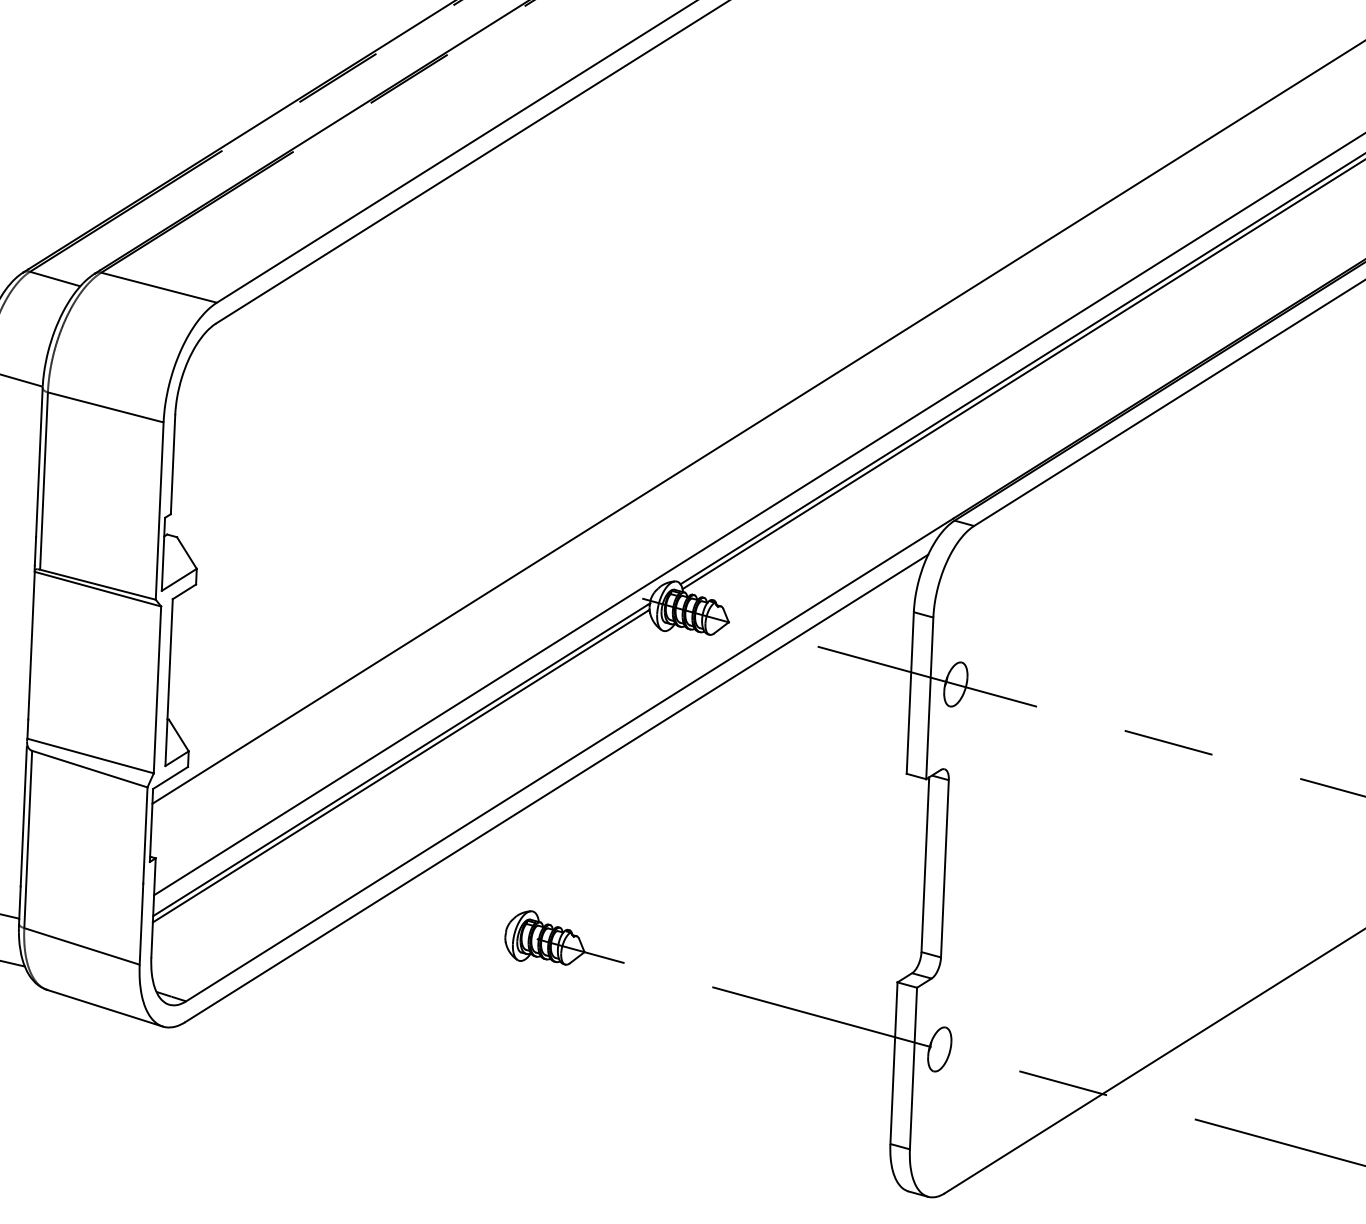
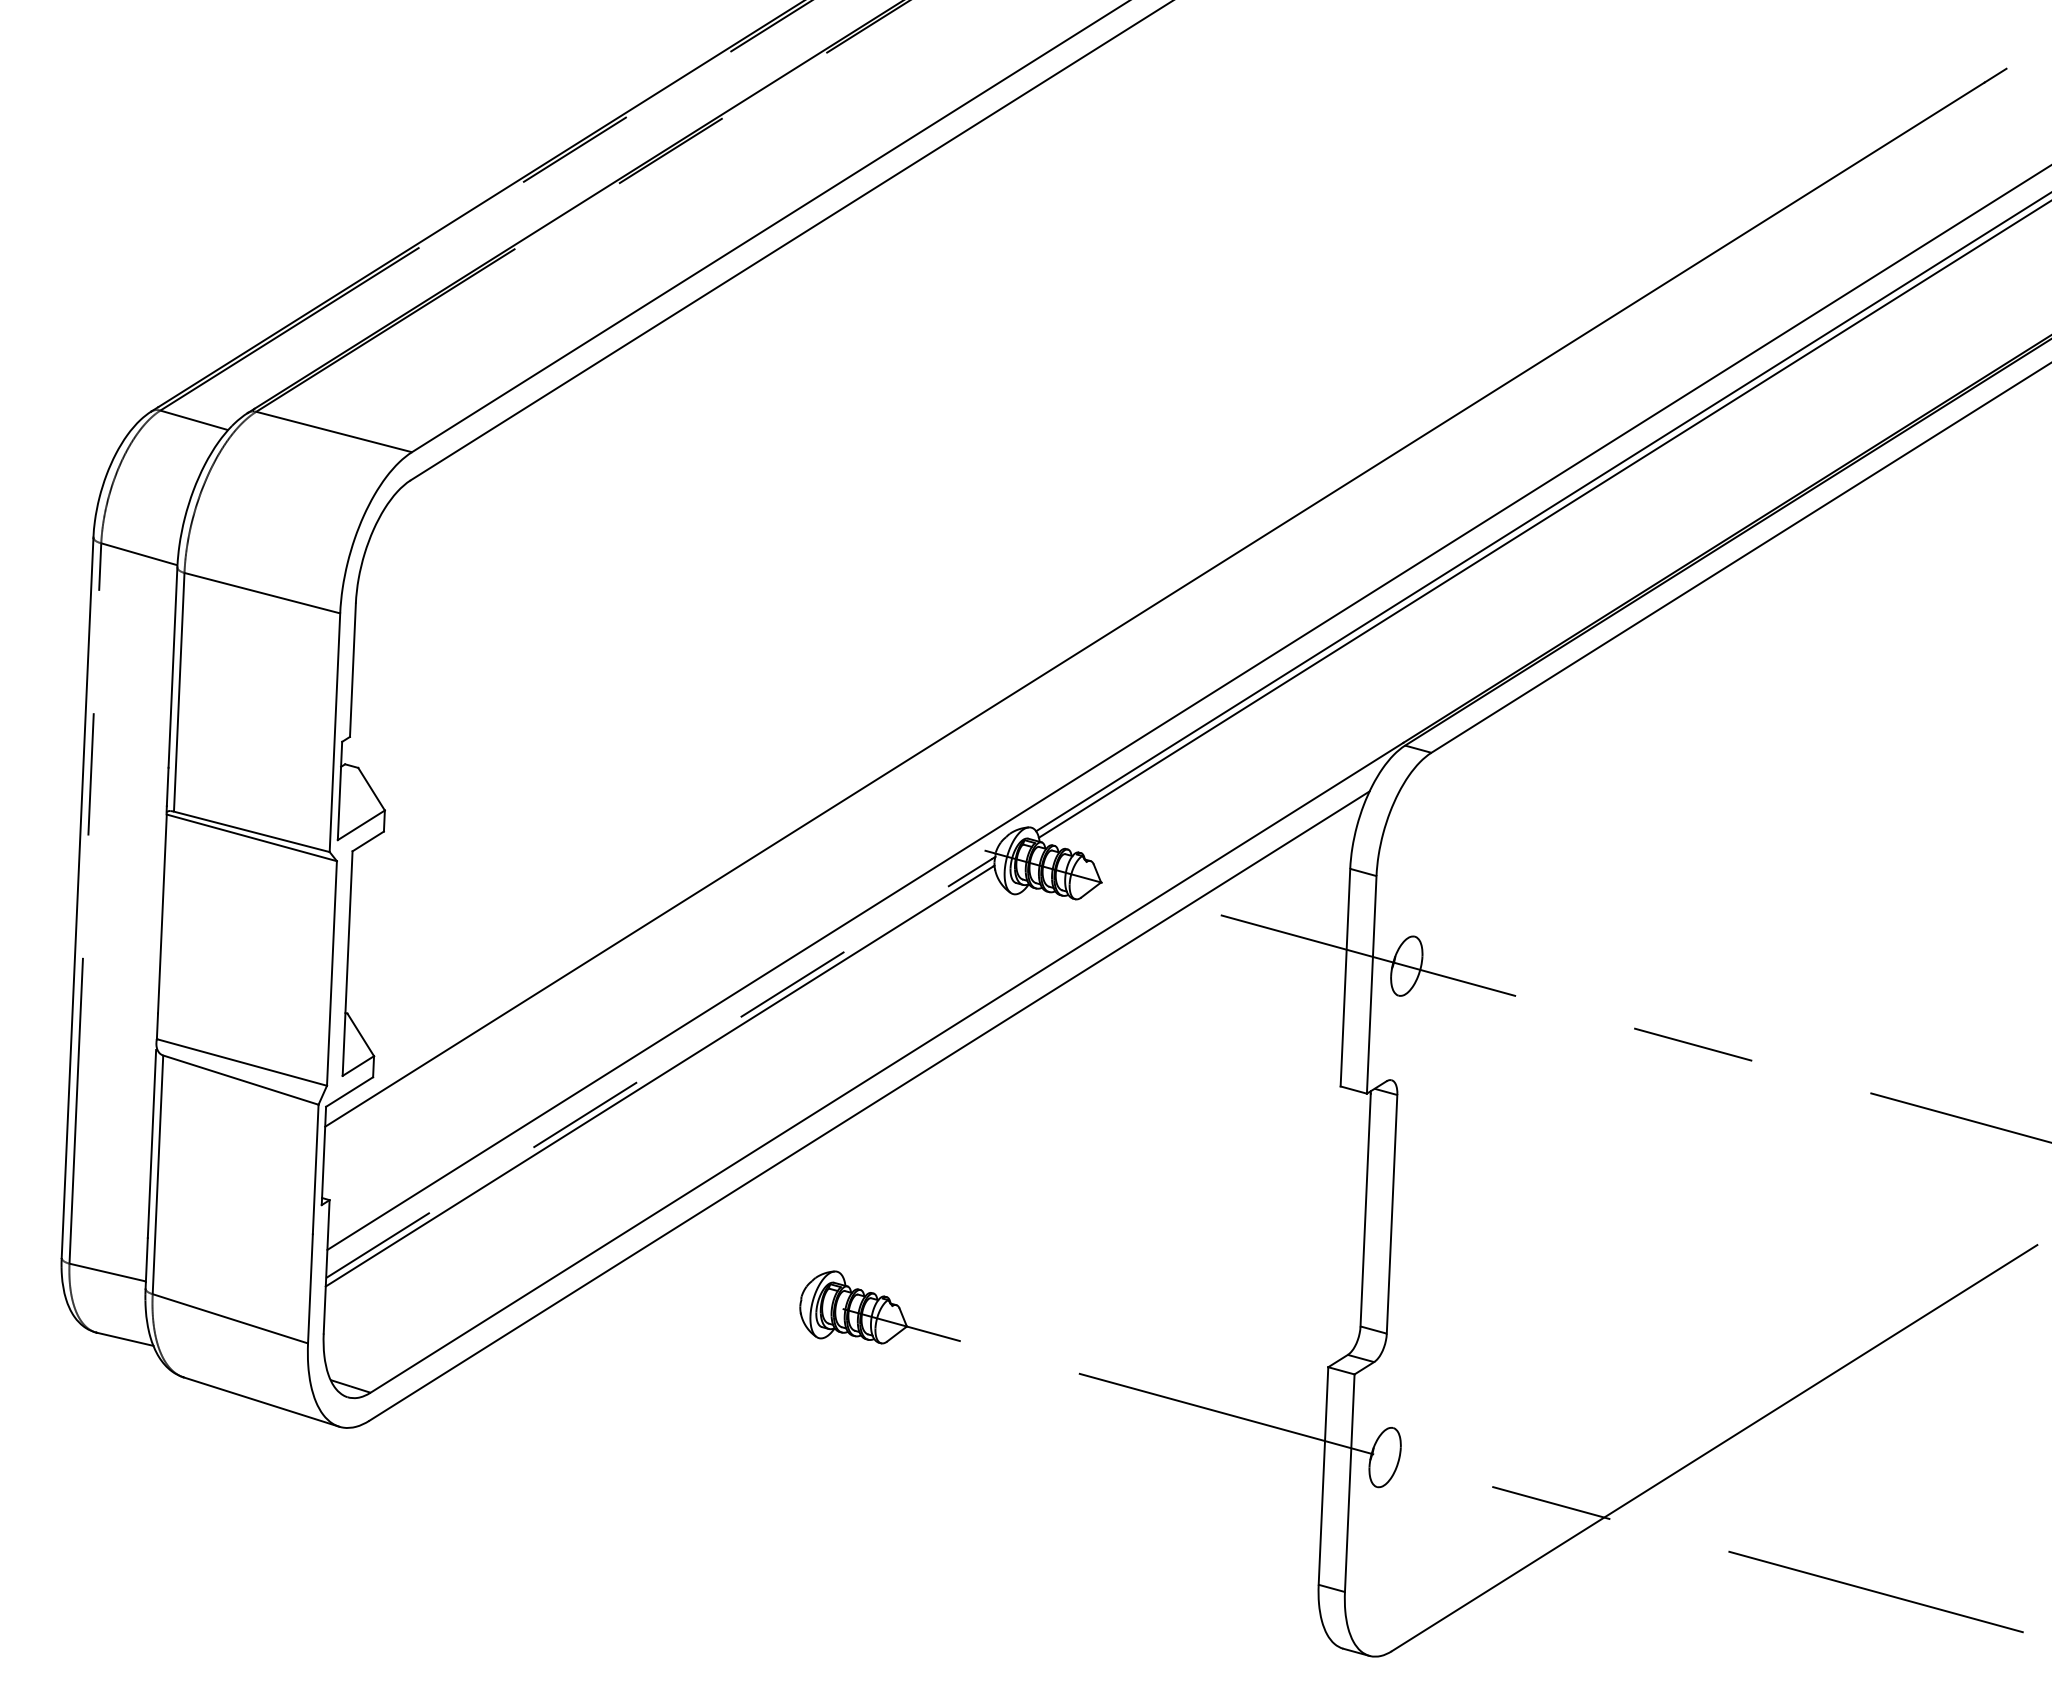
line: (400, 760) -> (659, 1068), solid -> dashed

